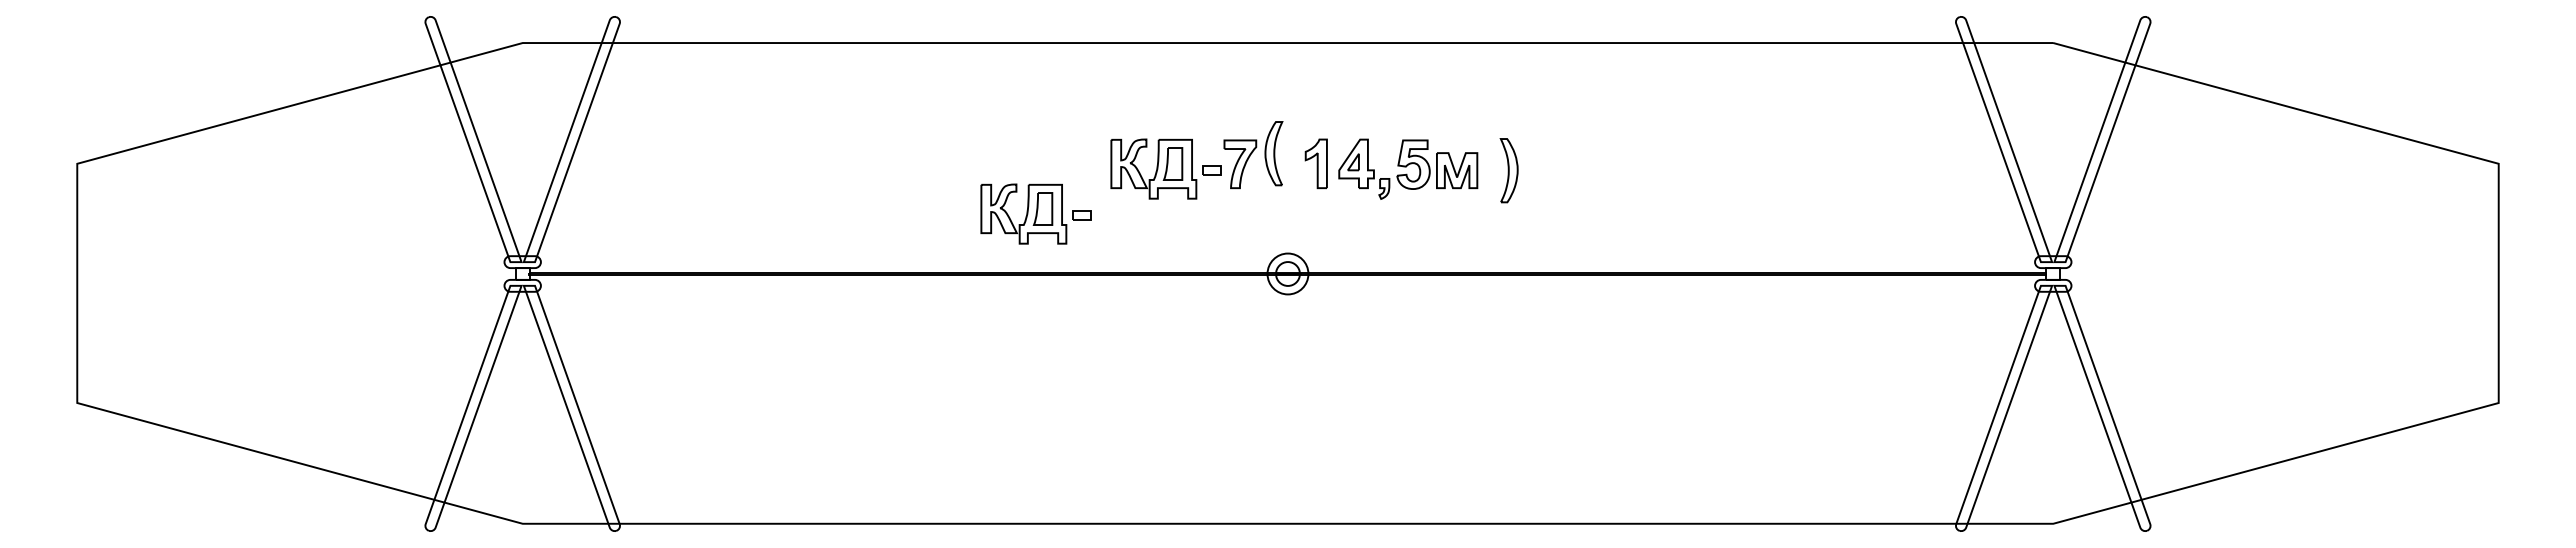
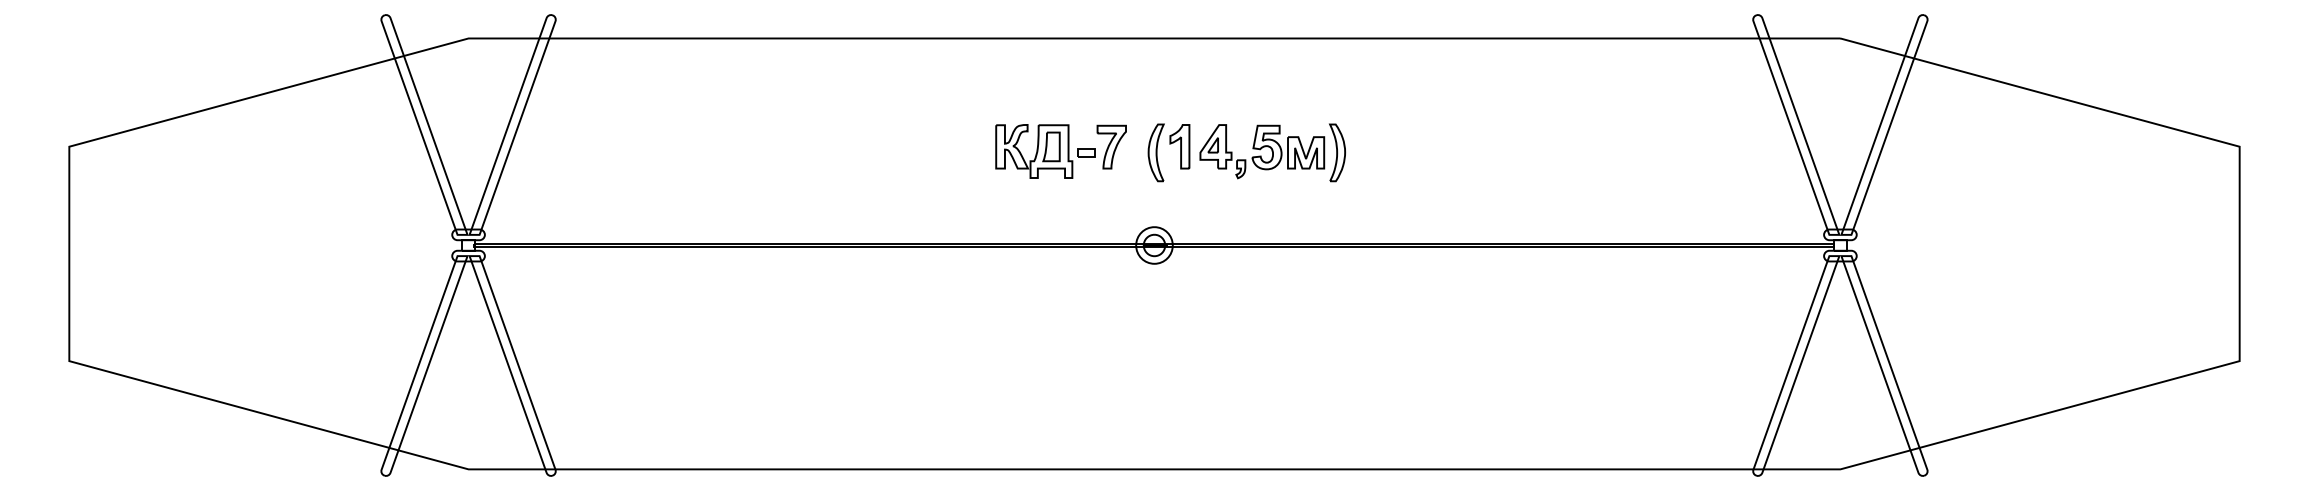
part: (1273, 153) -> (1155, 152), moved
part: (1508, 170) -> (1336, 152), moved
part: (1035, 213) -> (928, 191), removed

